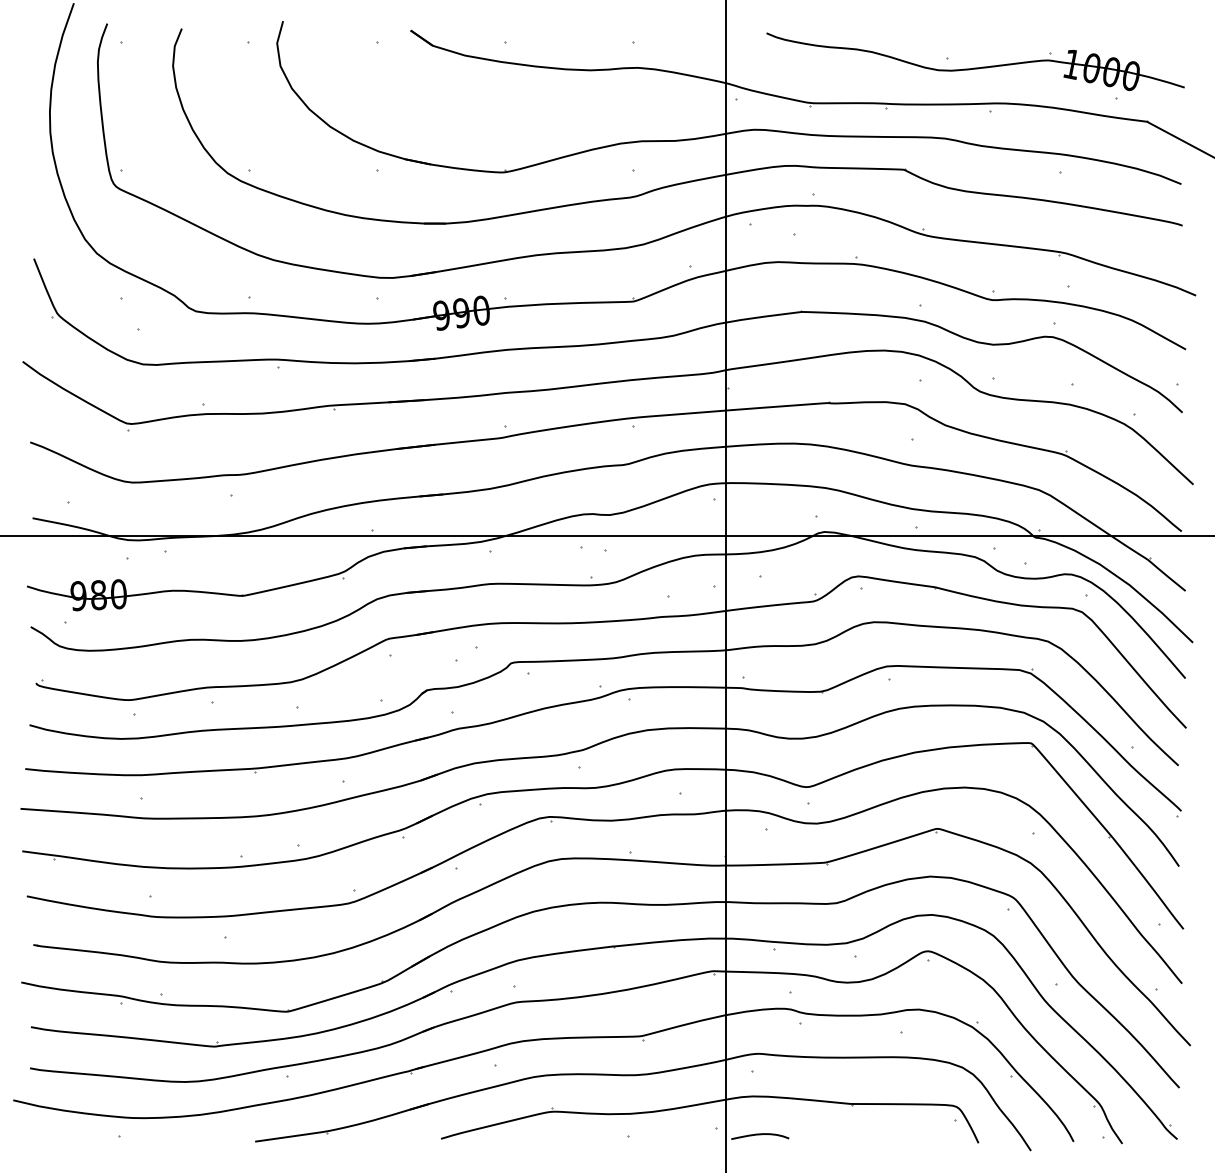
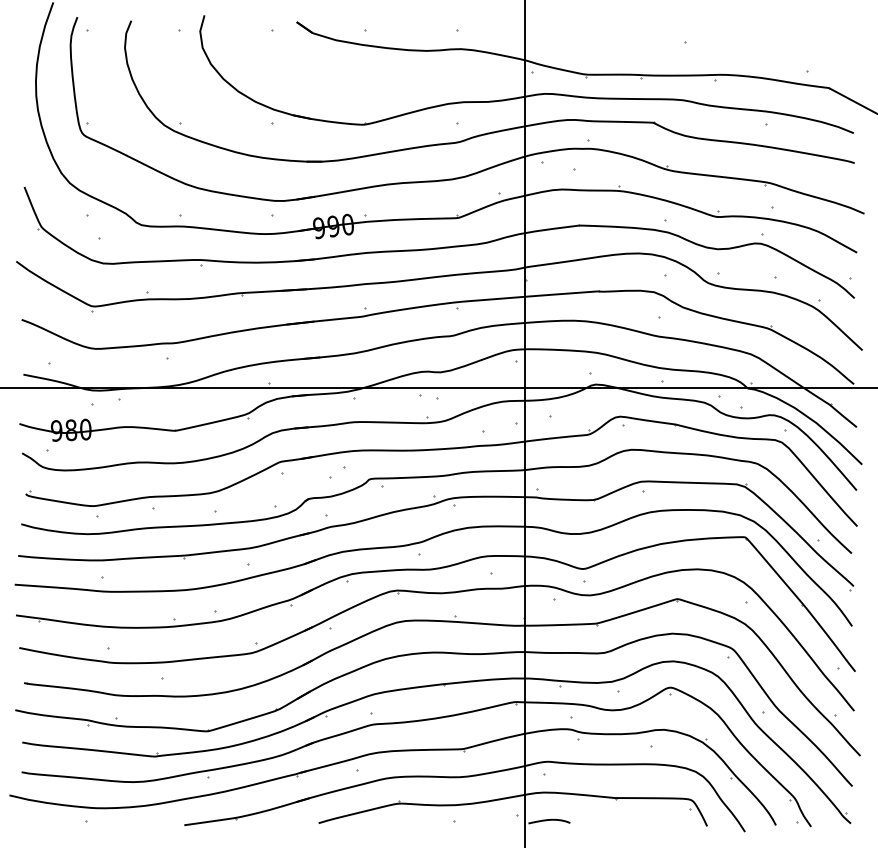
part: (975, 61) -> (704, 44), removed

